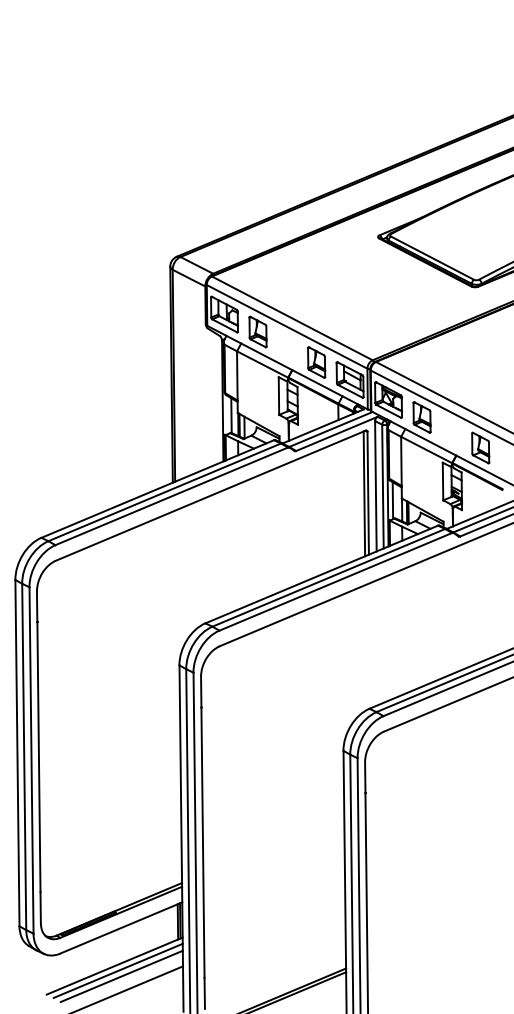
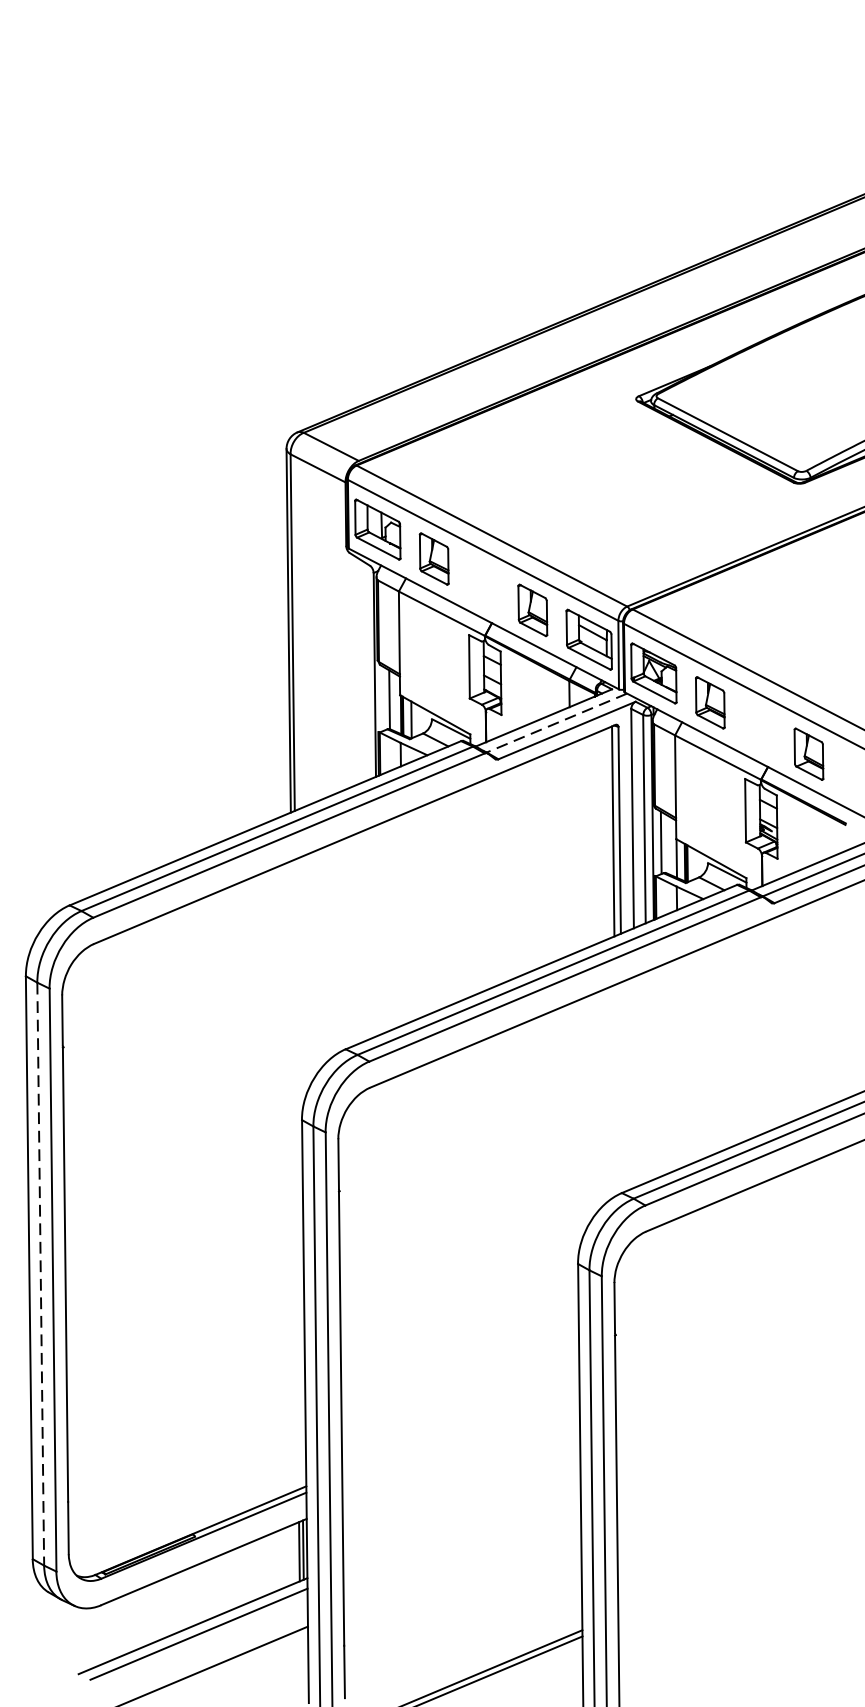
line: (330, 429) -> (556, 723), solid -> dashed
line: (24, 757) -> (41, 1275), solid -> dashed
line: (121, 976) -> (204, 1643), removed

